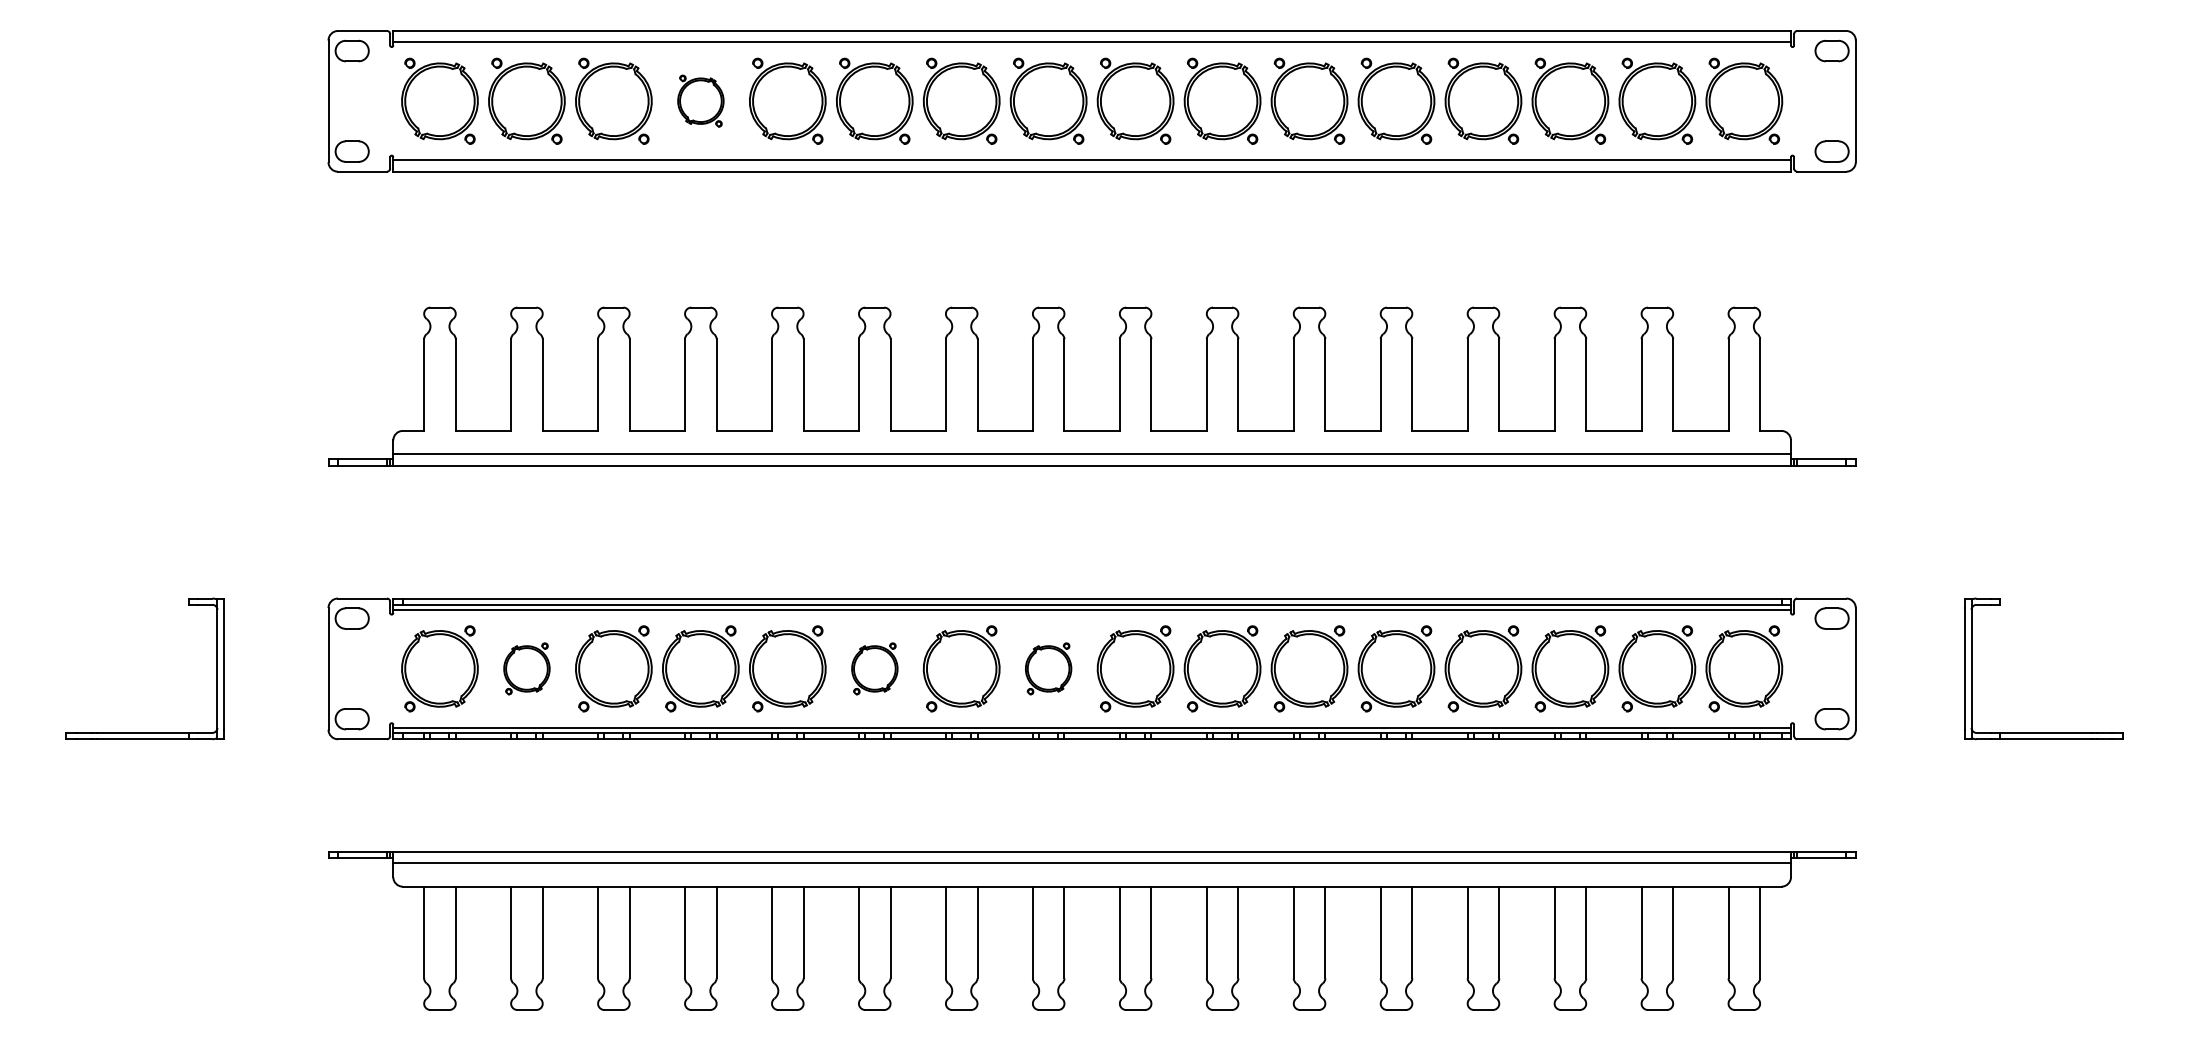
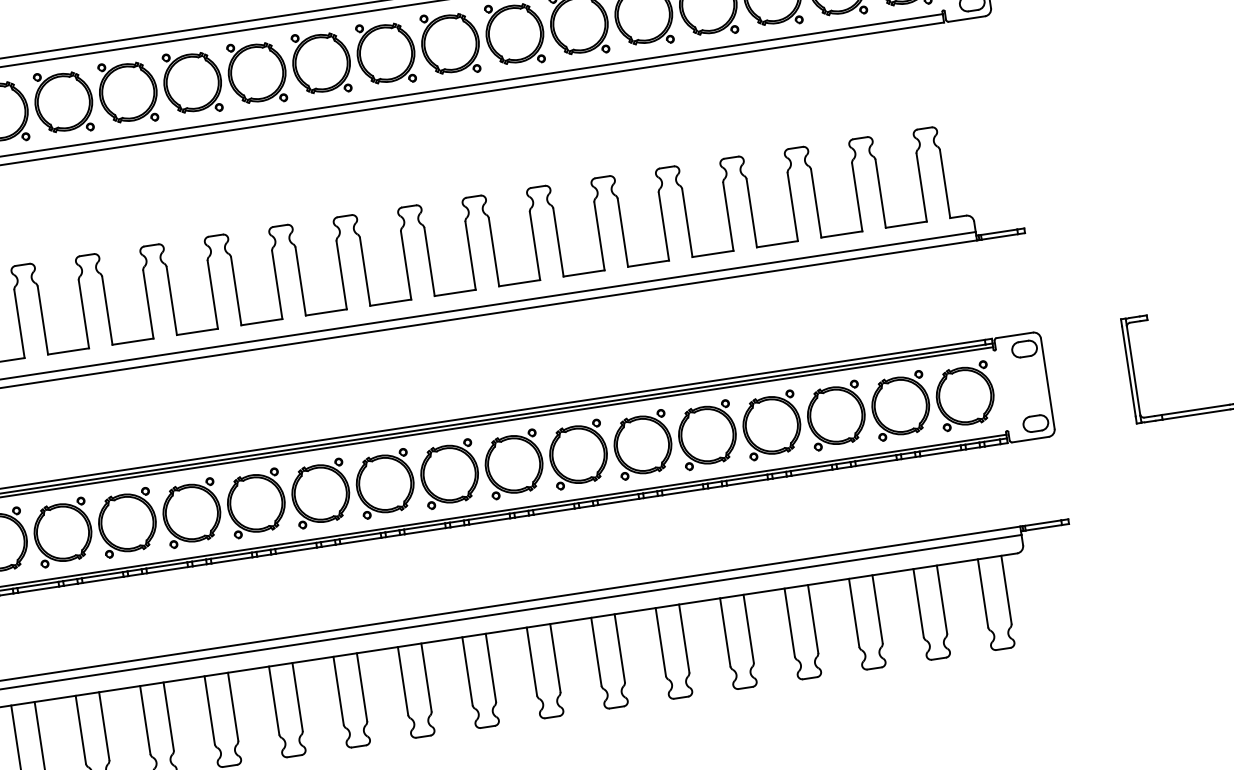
part: (700, 100) -> (127, 91), size x1.67
part: (526, 668) -> (62, 532), size x1.67
part: (874, 668) -> (320, 493), size x1.67
part: (1048, 668) -> (449, 473), size x1.67

